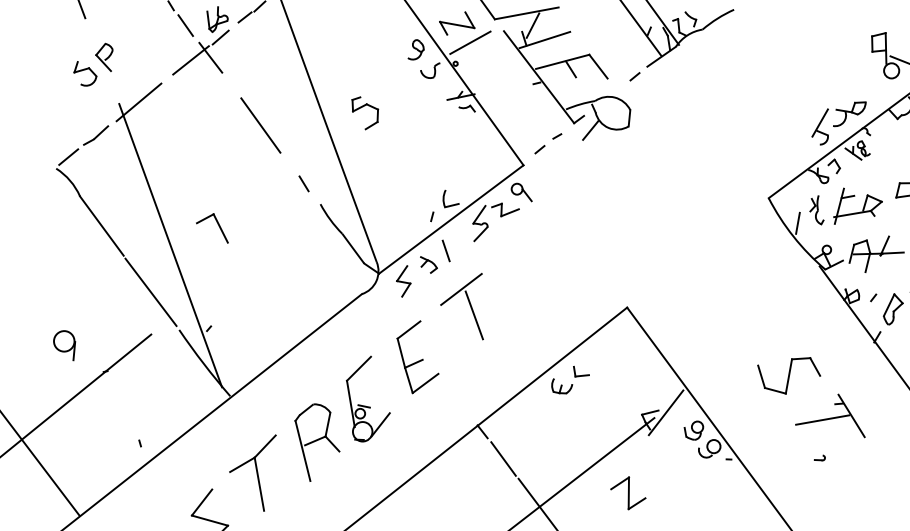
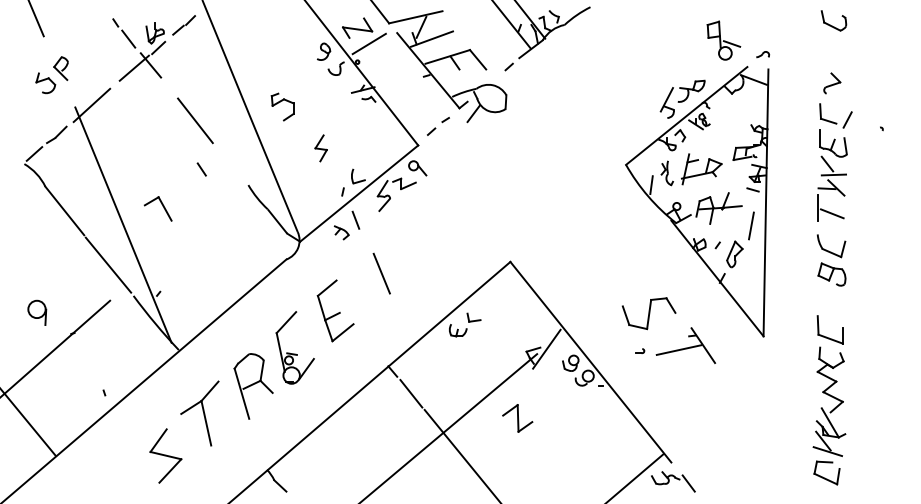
line: (303, 183) -> (201, 169), moved
part: (402, 281) -> (320, 148), moved
line: (460, 288) -> (369, 251), removed
part: (820, 457) -> (640, 350), moved

